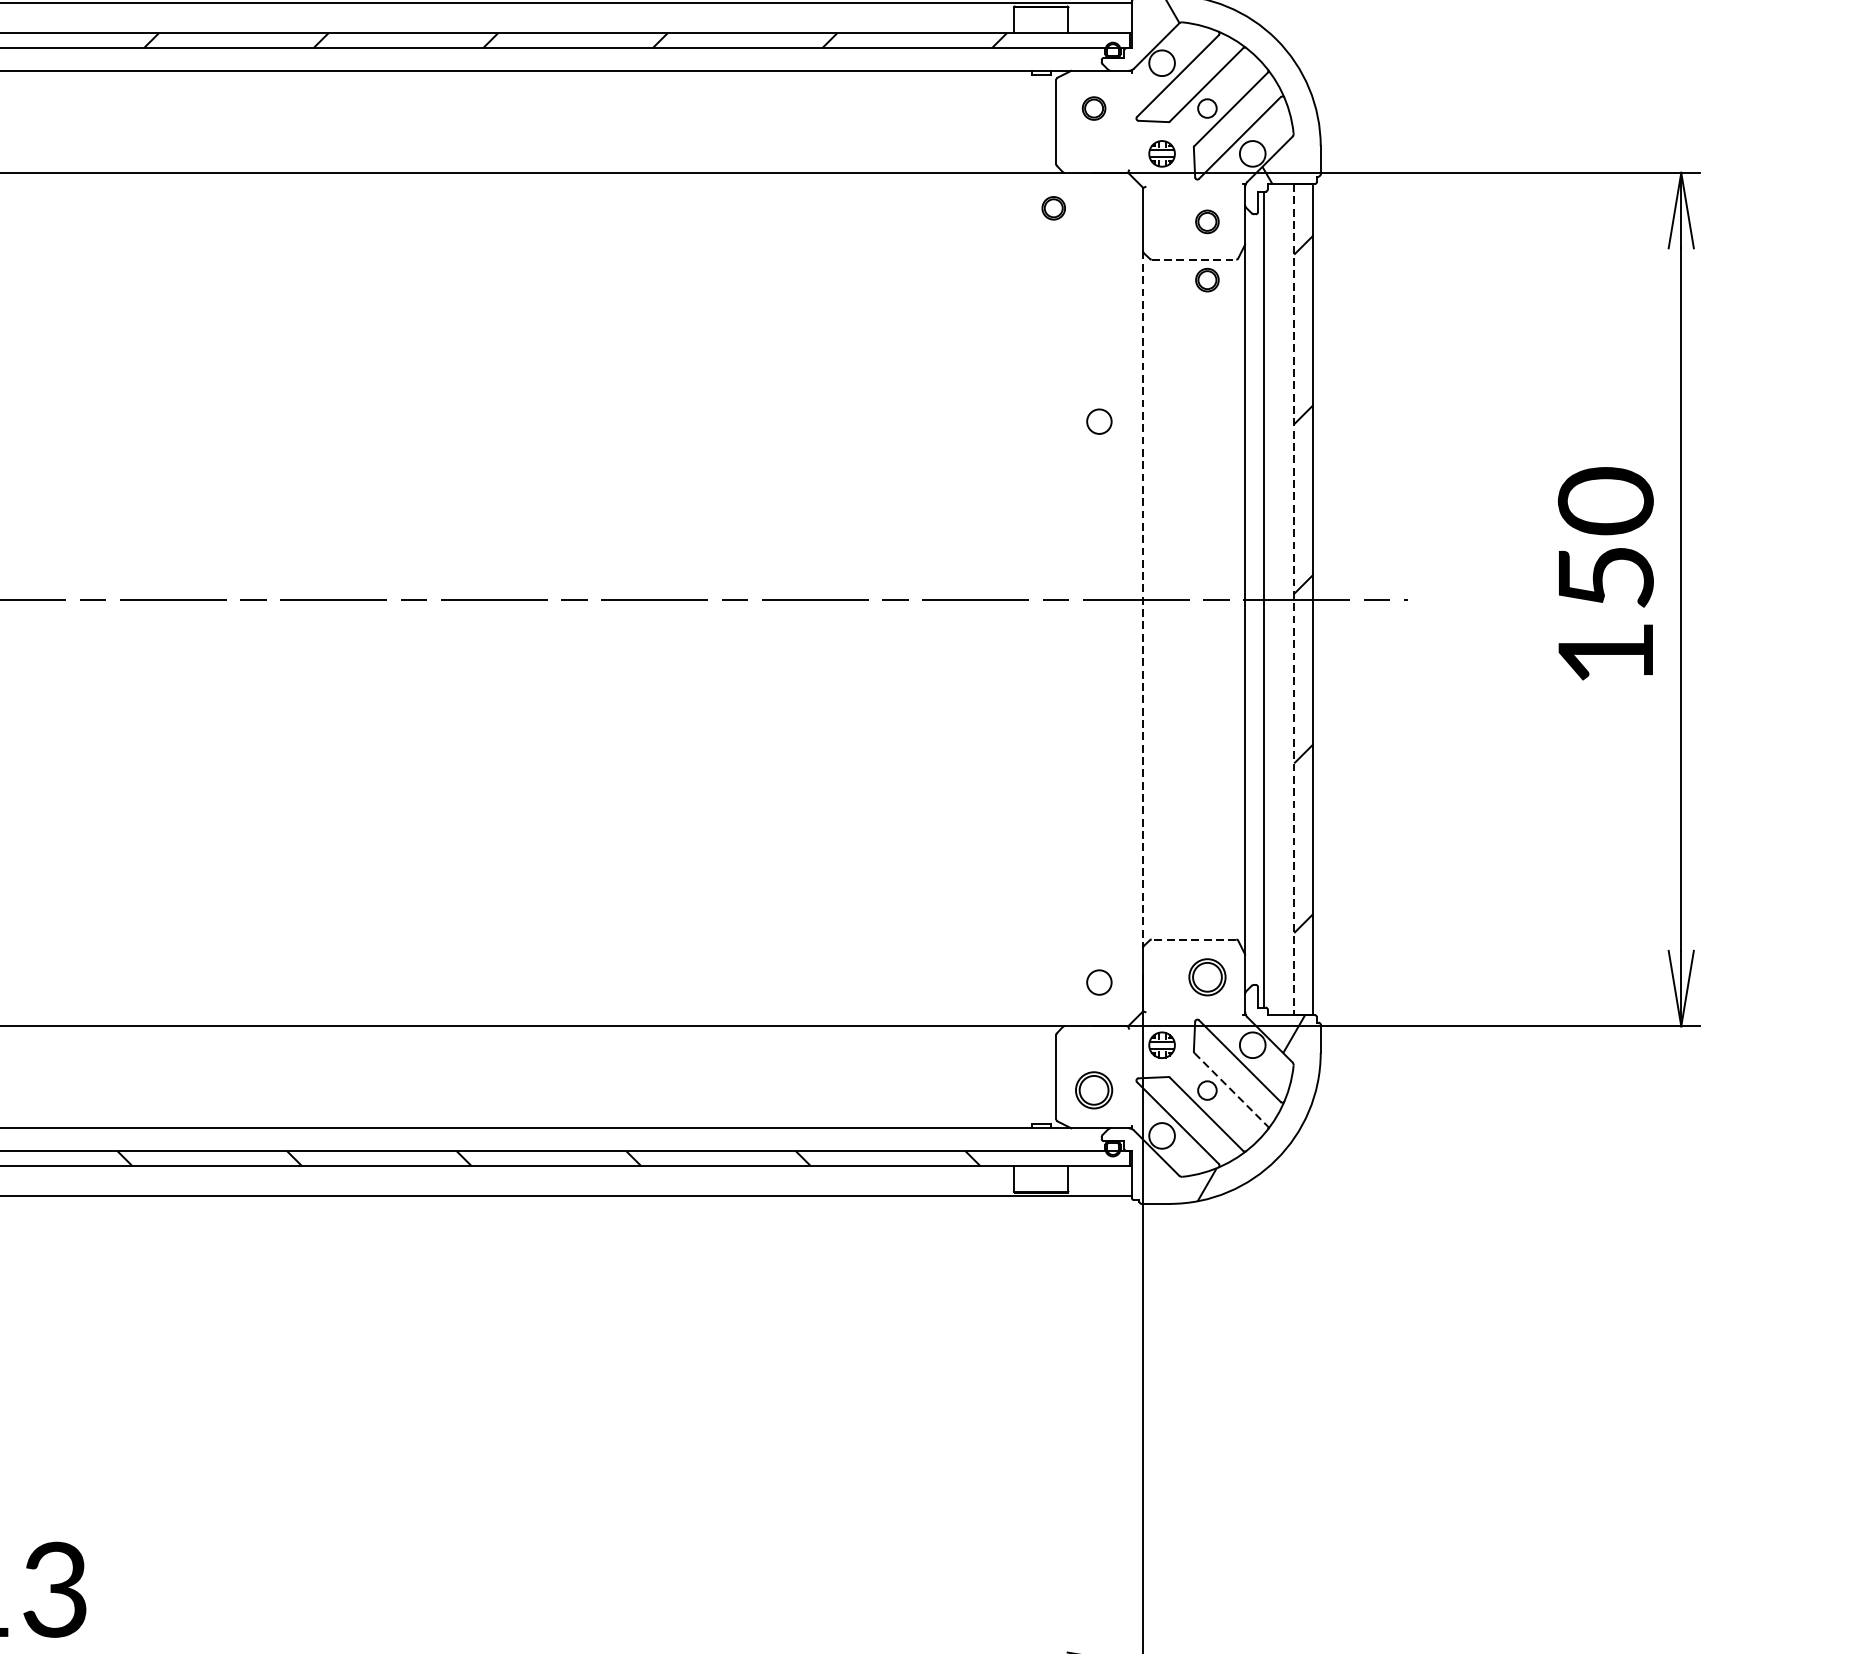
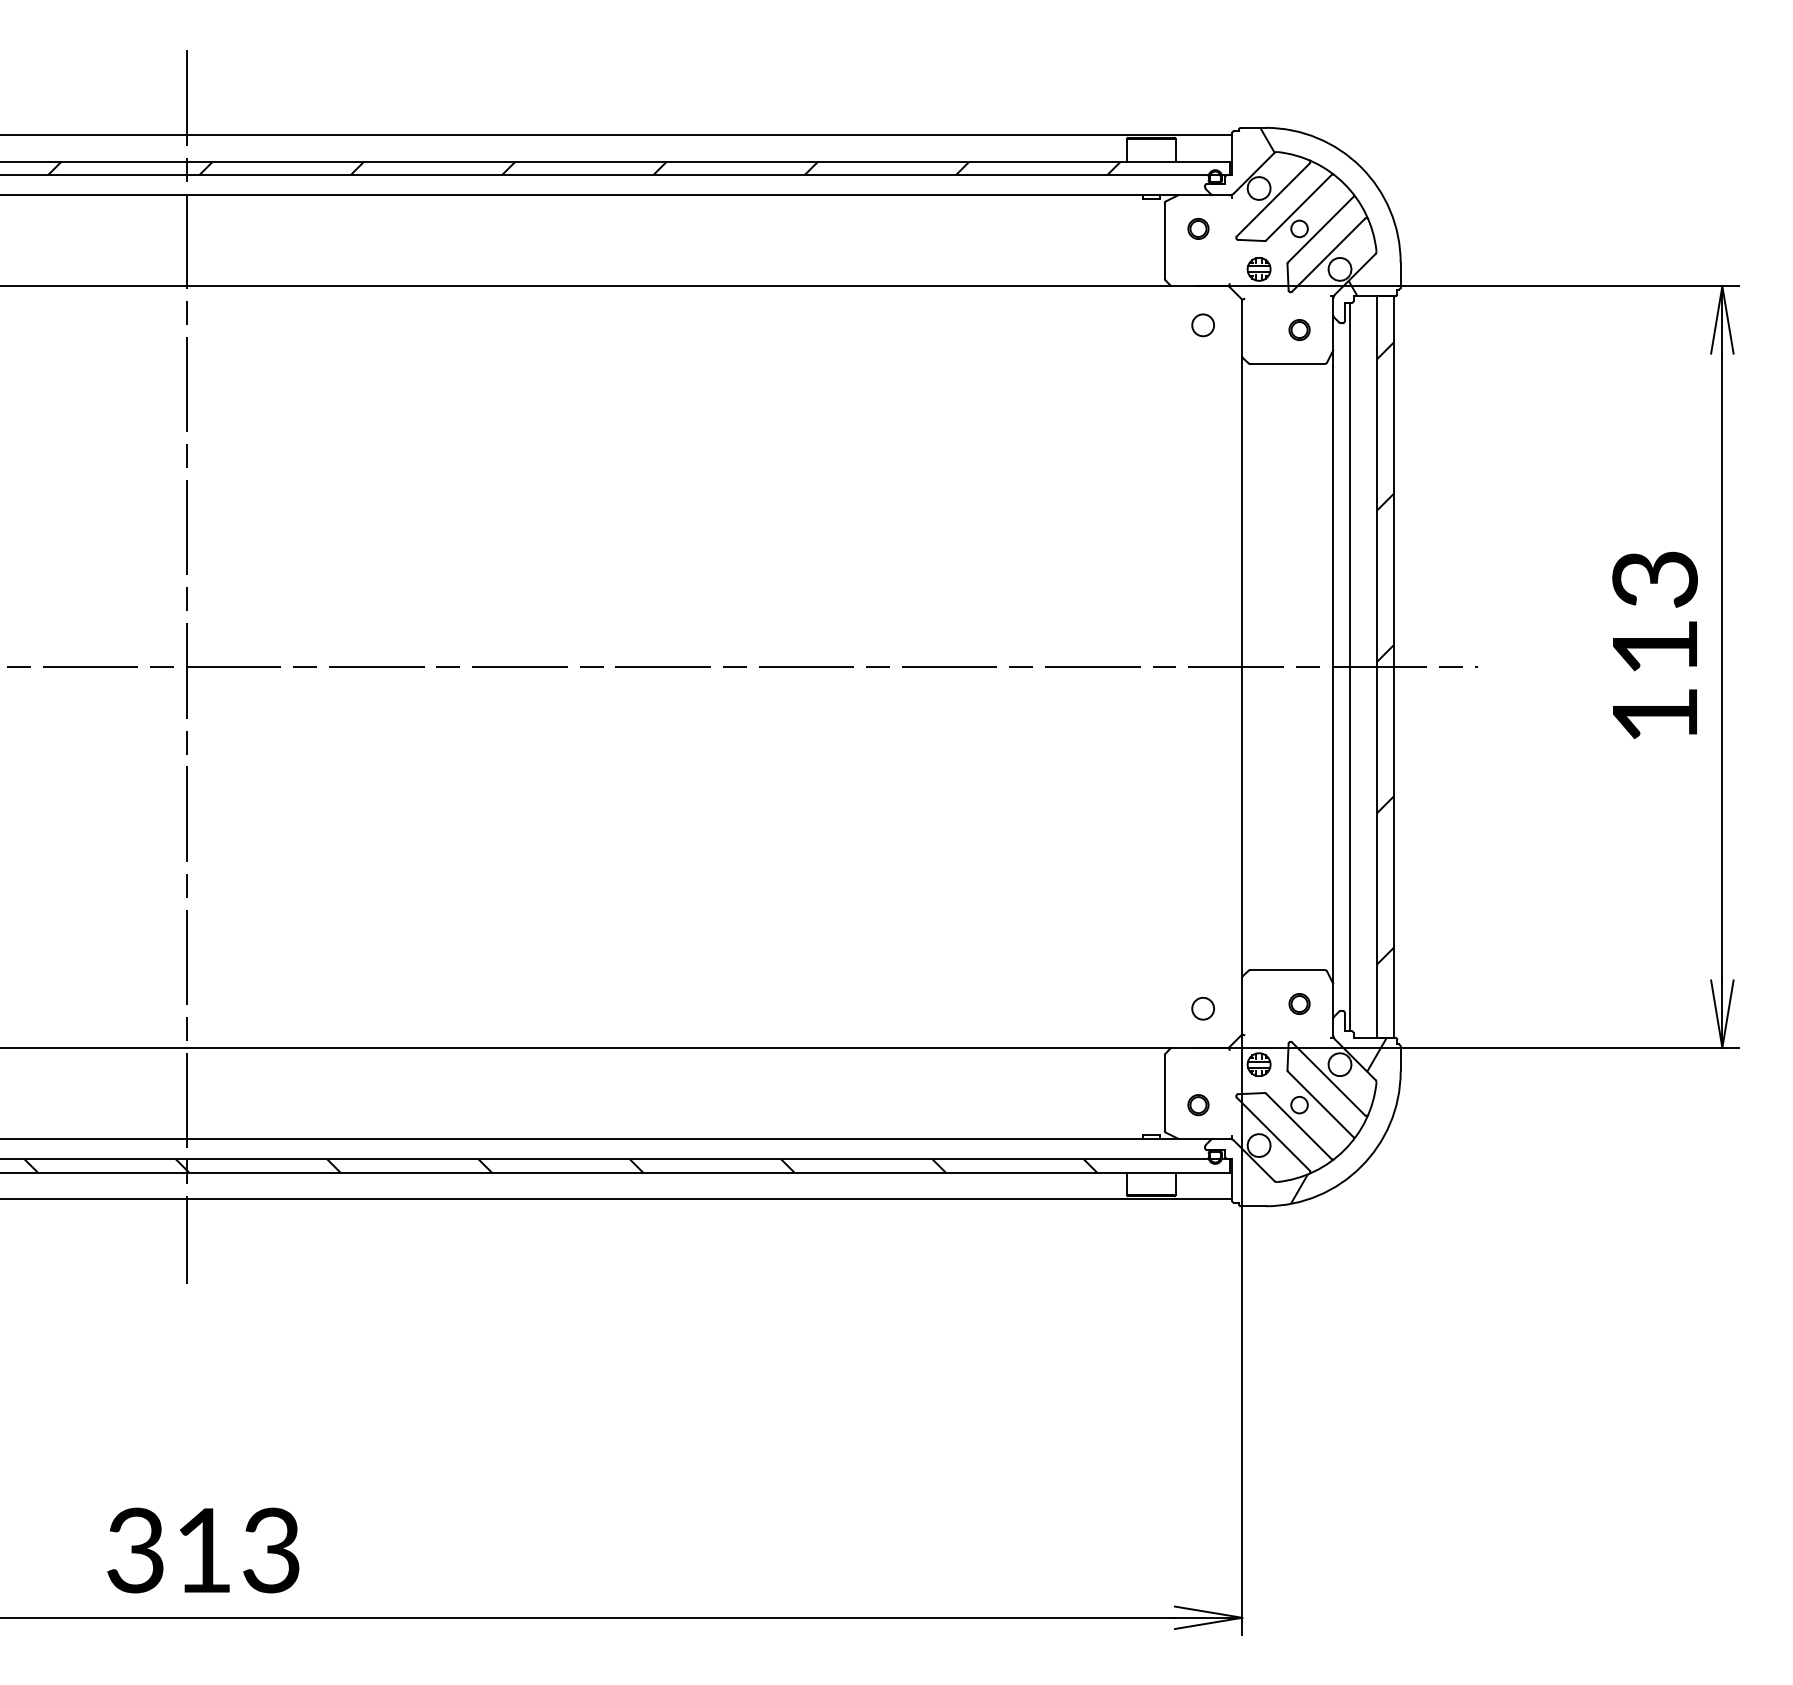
part: (1053, 207) -> (1162, 317), removed
line: (1193, 259) -> (1287, 363), dashed -> solid
part: (1207, 279) -> (1299, 381), removed
circle: (1098, 421) -> (1202, 325), moved
text: (1605, 537) -> (1654, 611), 150 -> 113
line: (1143, 600) -> (1242, 667), dashed -> solid
line: (1294, 600) -> (1377, 667), dashed -> solid
line: (1193, 939) -> (1287, 970), dashed -> solid
part: (1207, 976) -> (1299, 1003), size x0.62
line: (1232, 1089) -> (1321, 1104), dashed -> solid
part: (1094, 1091) -> (1198, 1105), size x0.62

